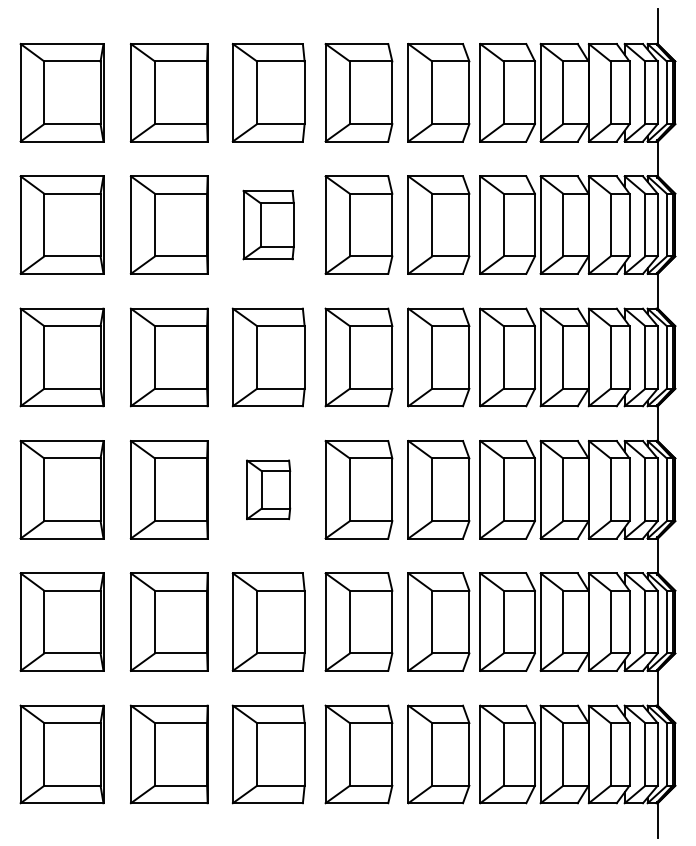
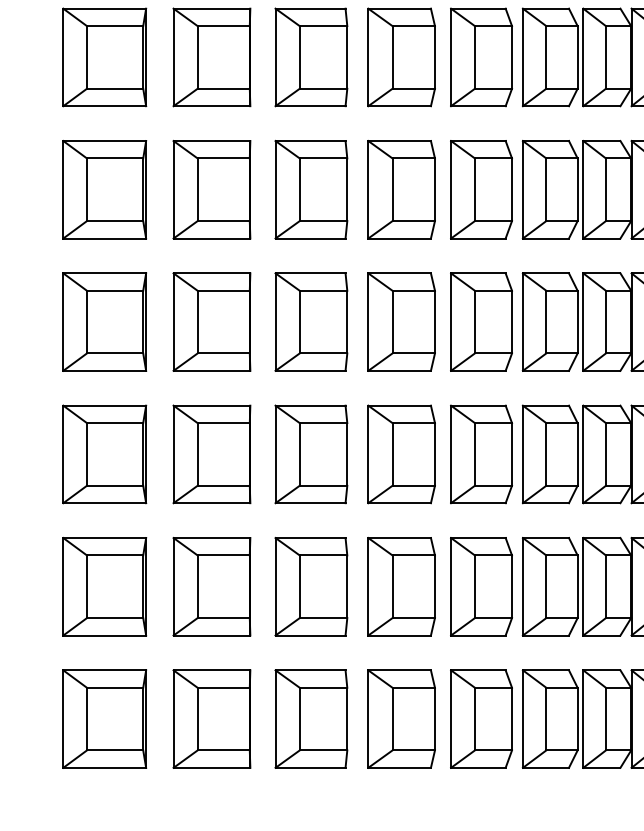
part: (268, 224) -> (311, 189), size x1.43
part: (268, 489) -> (311, 454), size x1.67

